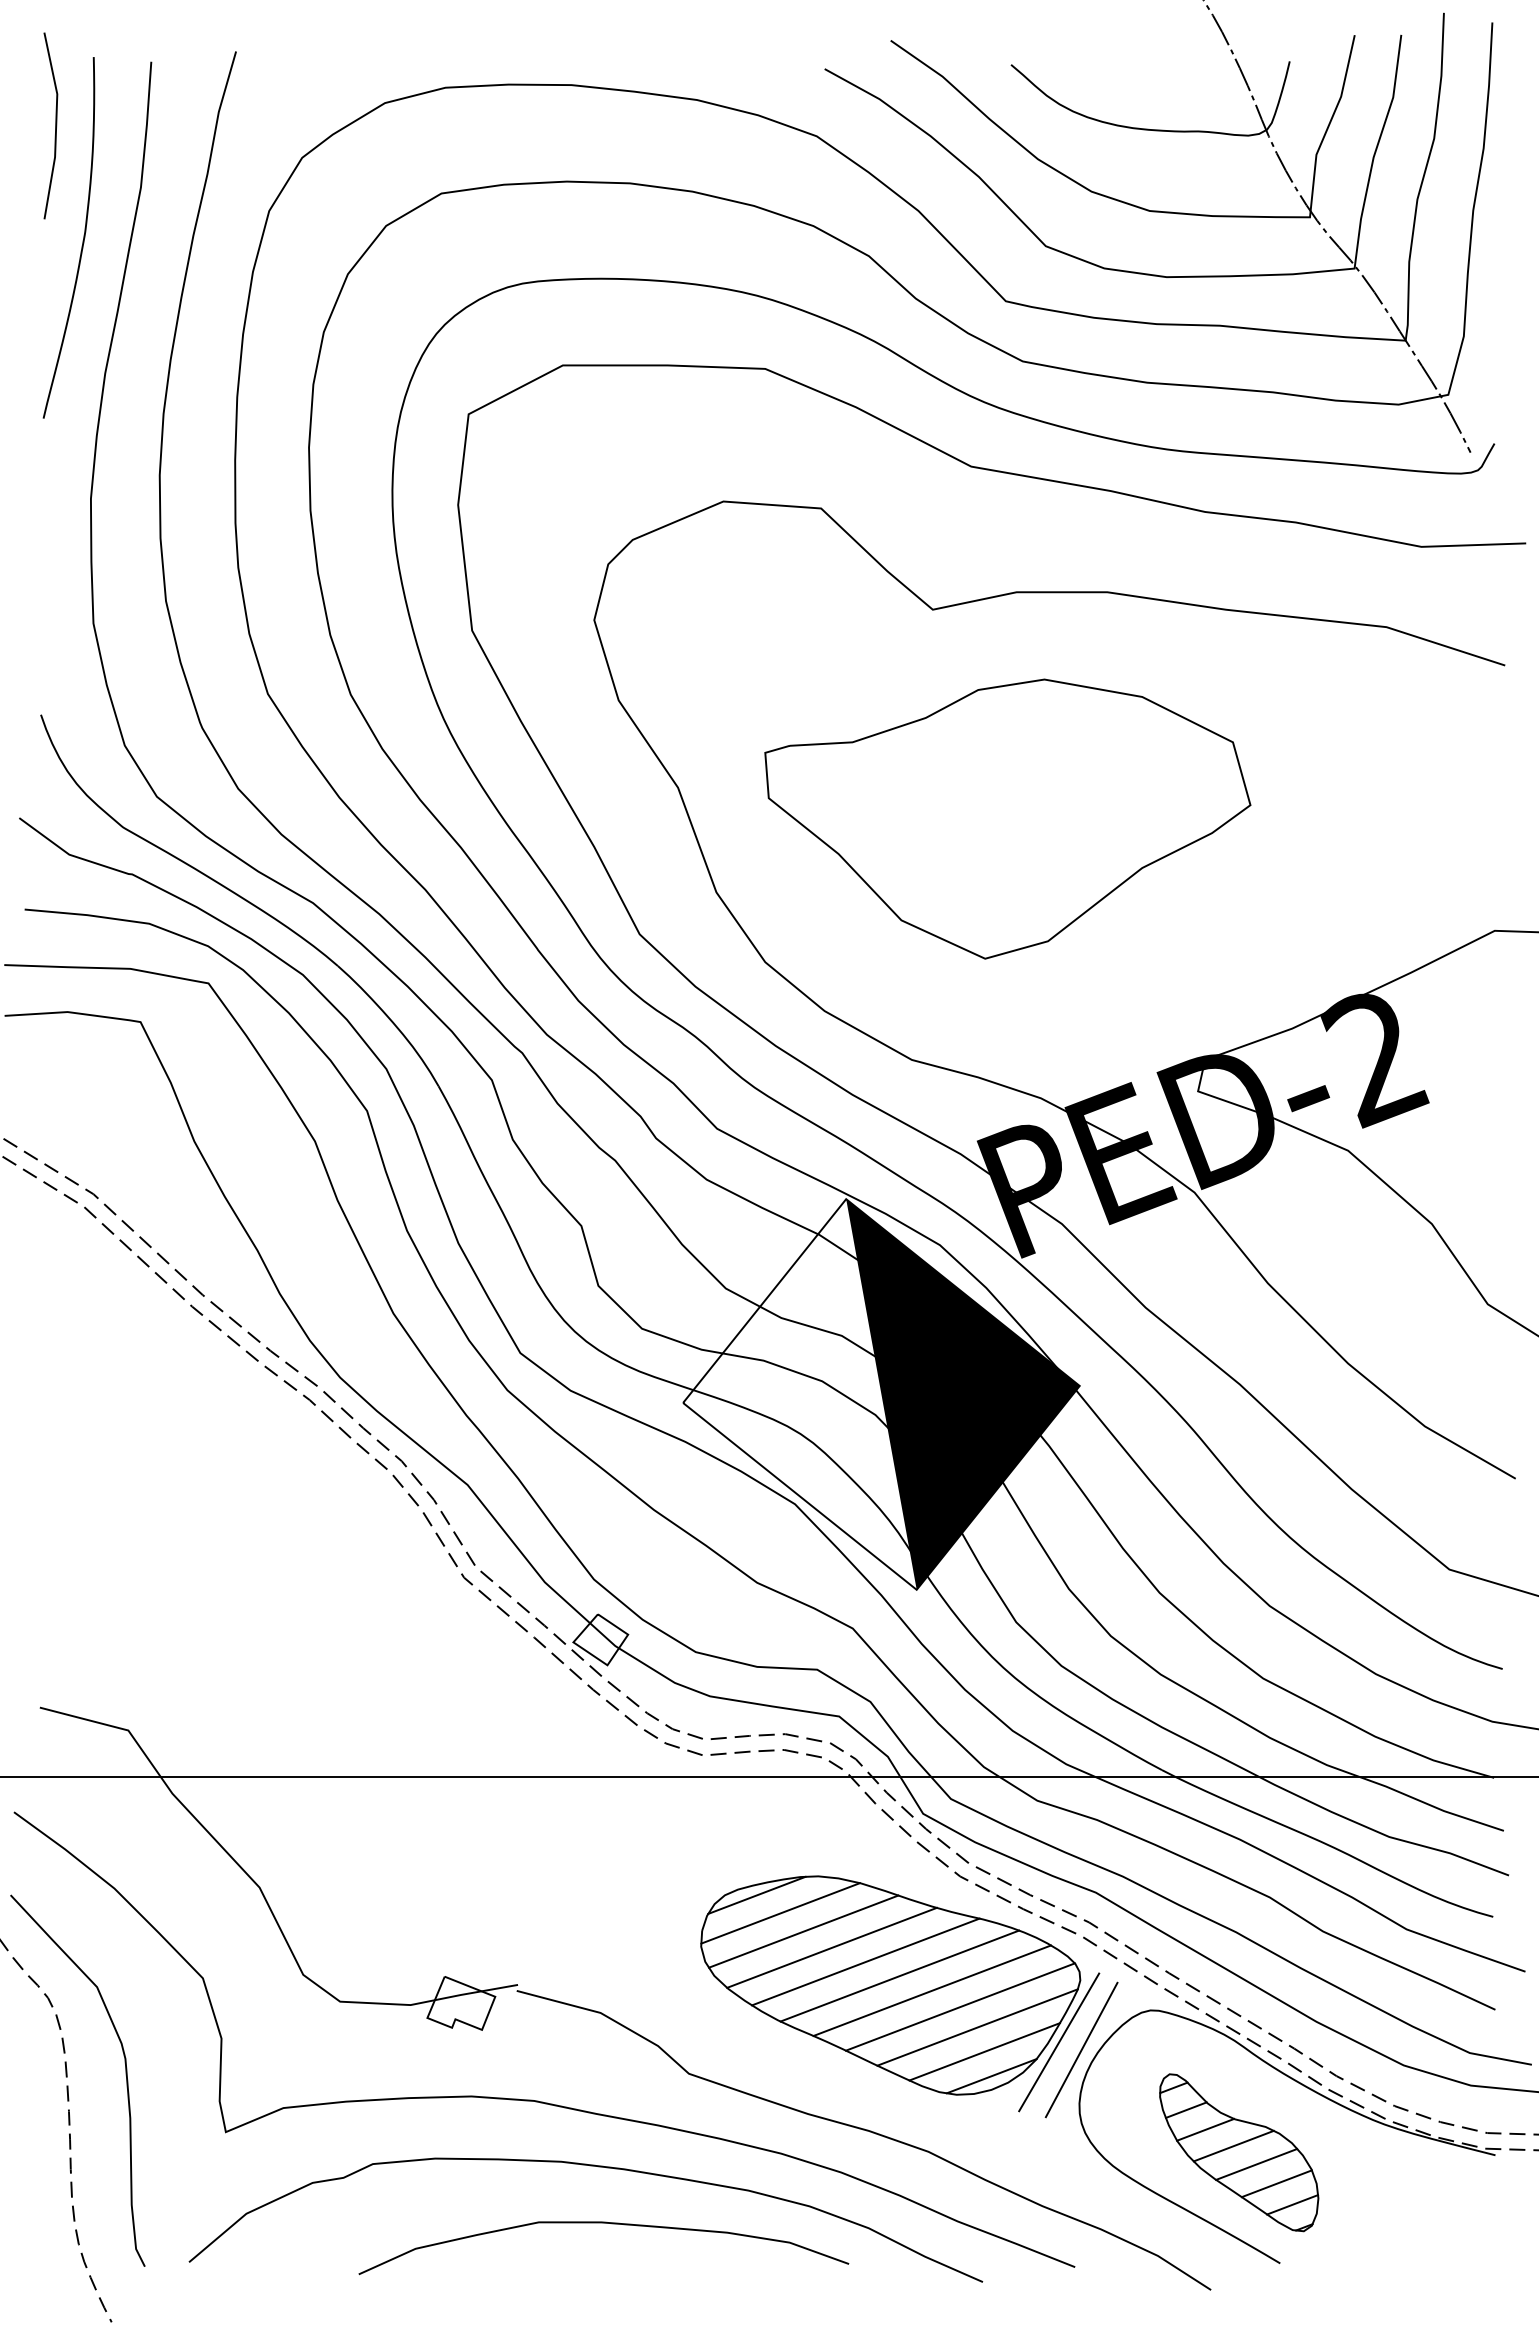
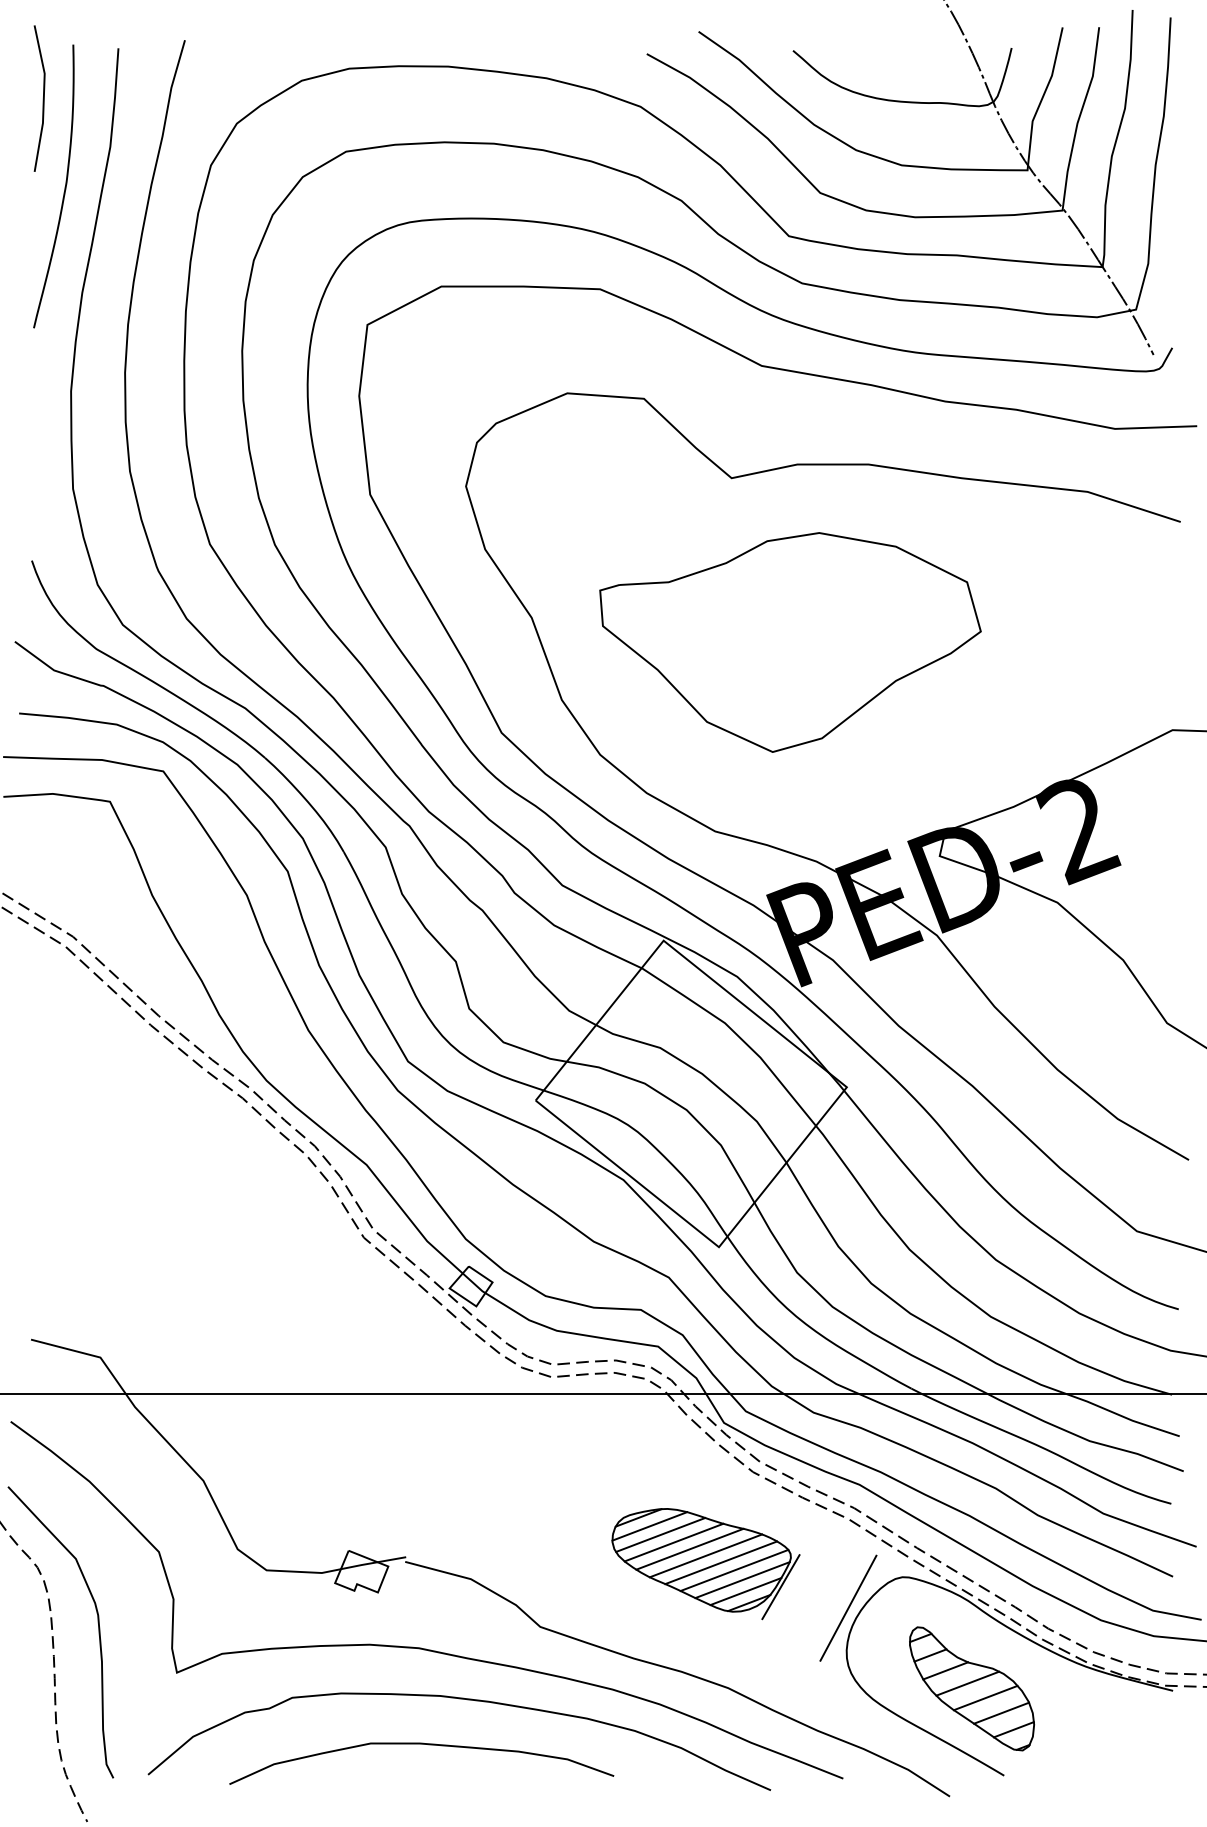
fill: (962, 1394) -> (754, 1093), removed
part: (900, 1993) -> (706, 1563), size x0.6
curve: (603, 2223) -> (421, 1744), moved

